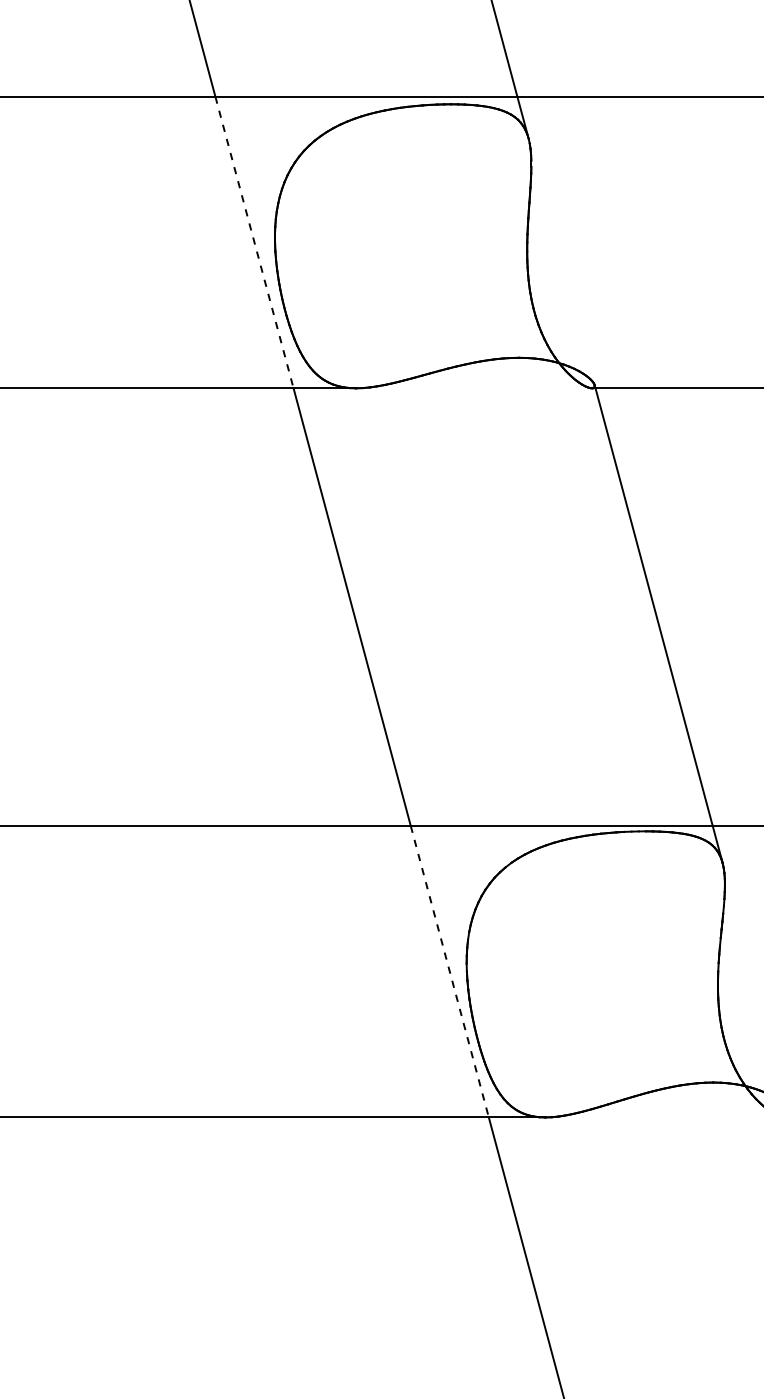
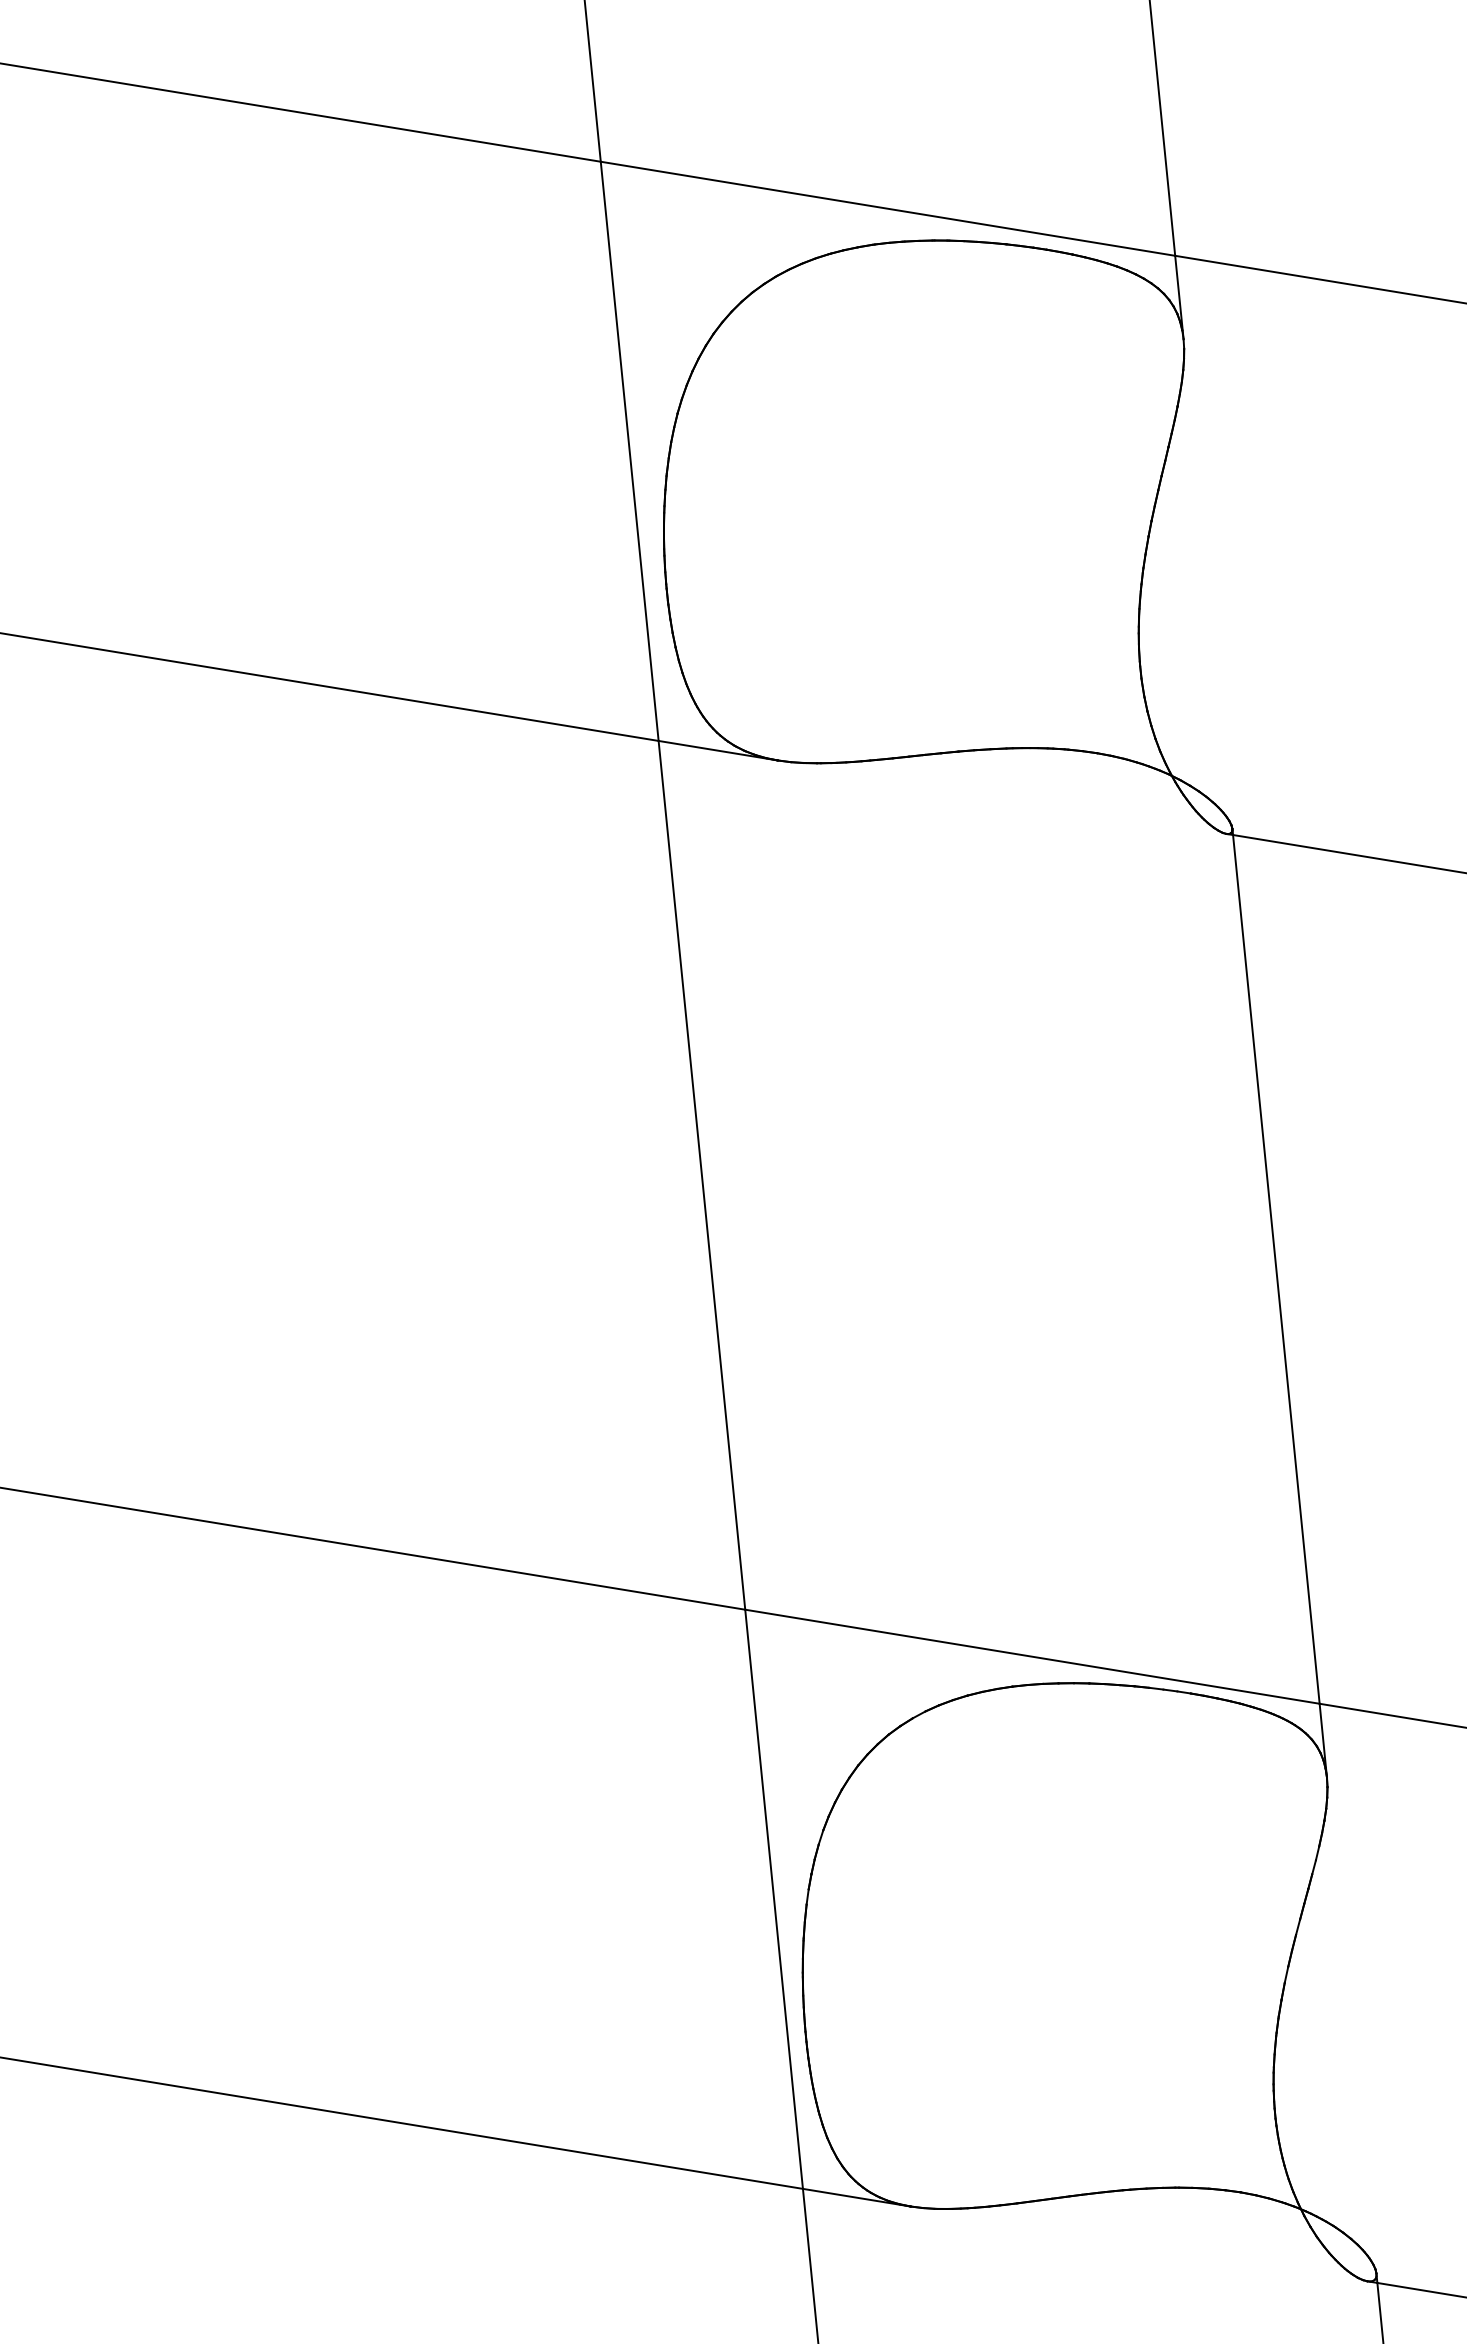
line: (254, 242) -> (629, 451), dashed -> solid
line: (449, 971) -> (773, 1898), dashed -> solid

